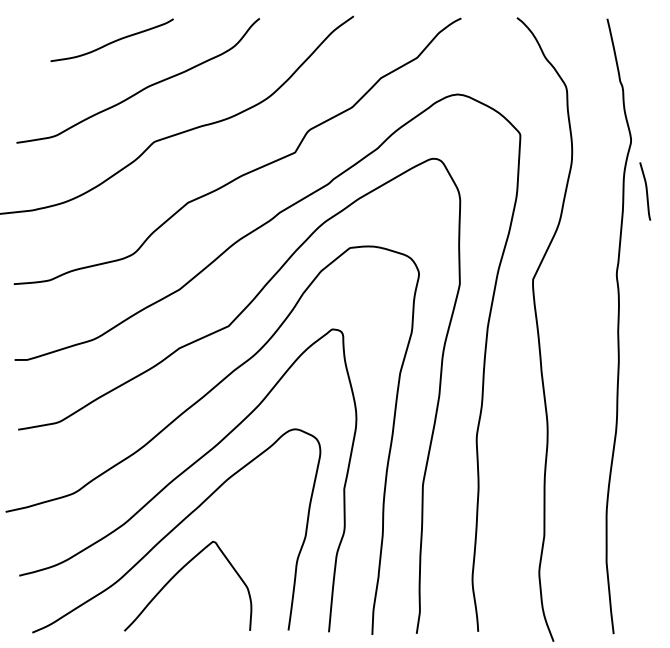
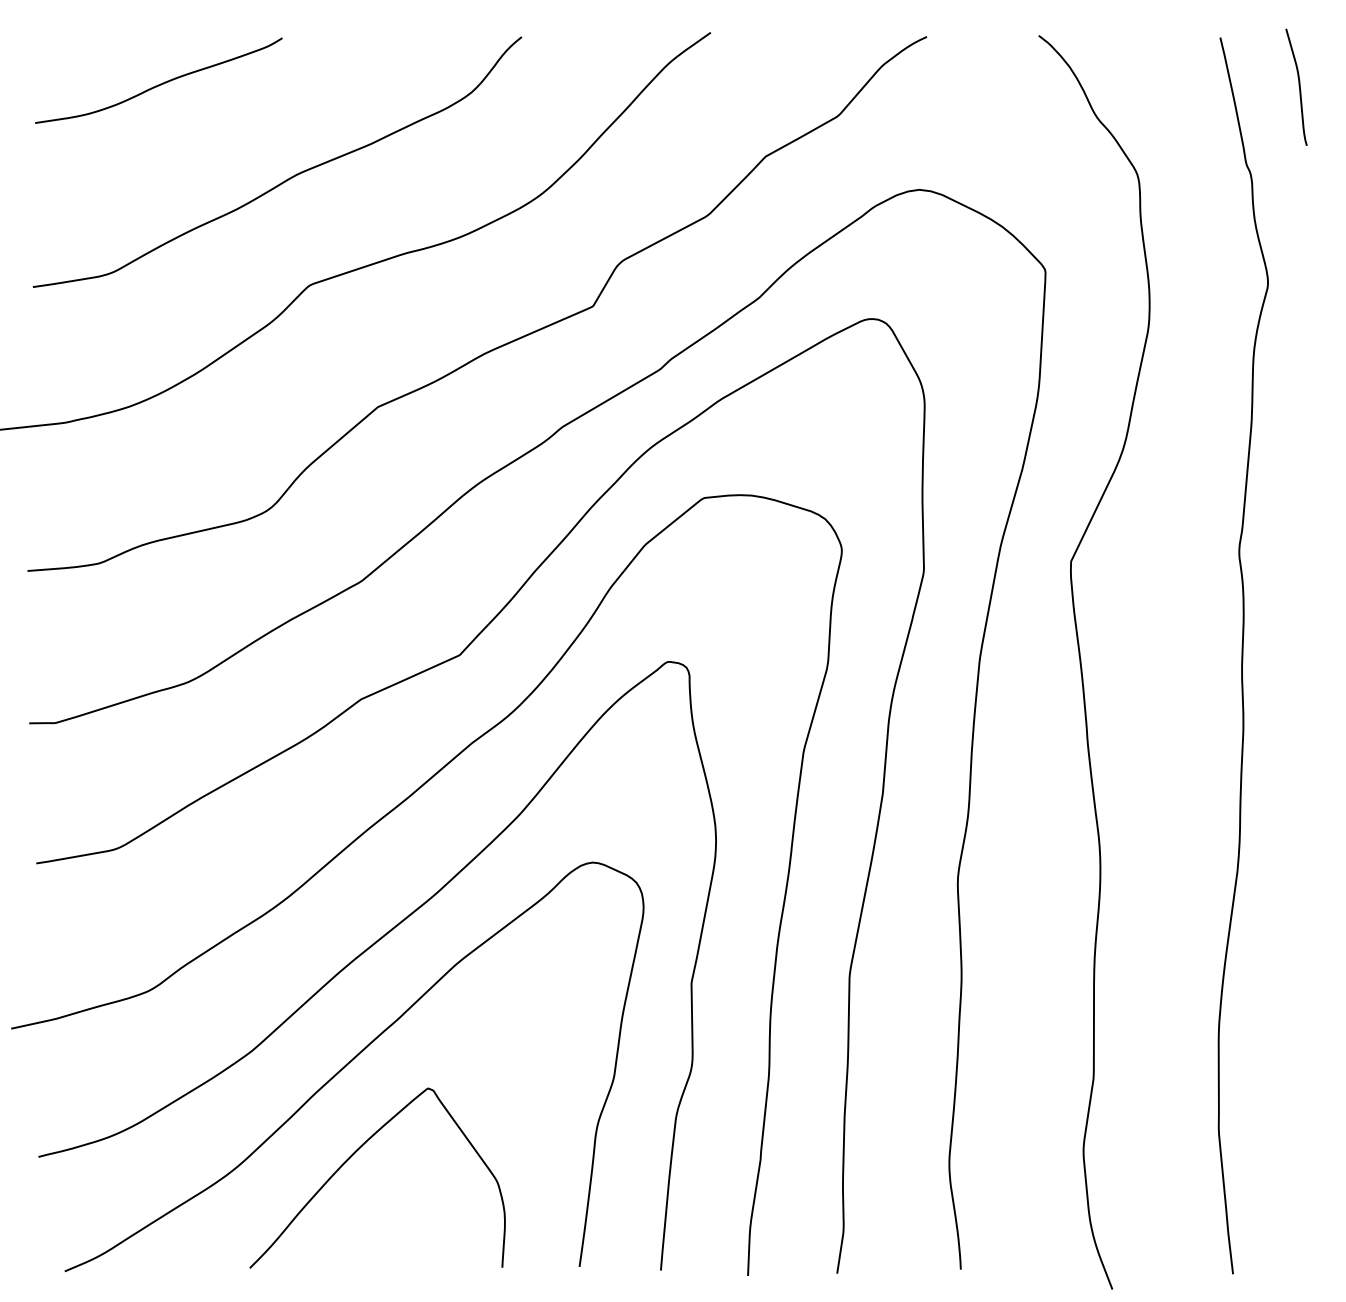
curve: (111, 41) -> (157, 83), moved
curve: (646, 191) -> (1298, 87), moved

